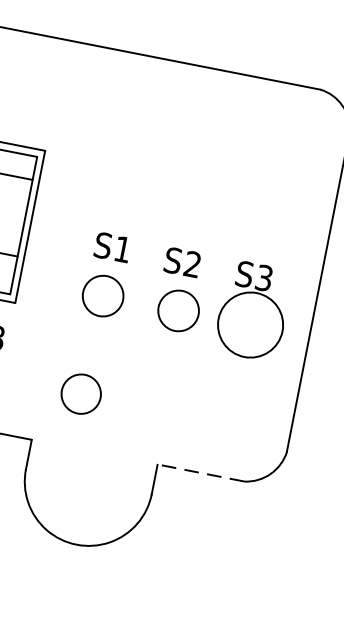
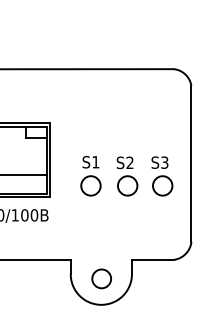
circle: (250, 324) -> (162, 185), size x0.62
circle: (80, 393) -> (101, 278), moved
line: (199, 472) -> (152, 259), dashed -> solid

